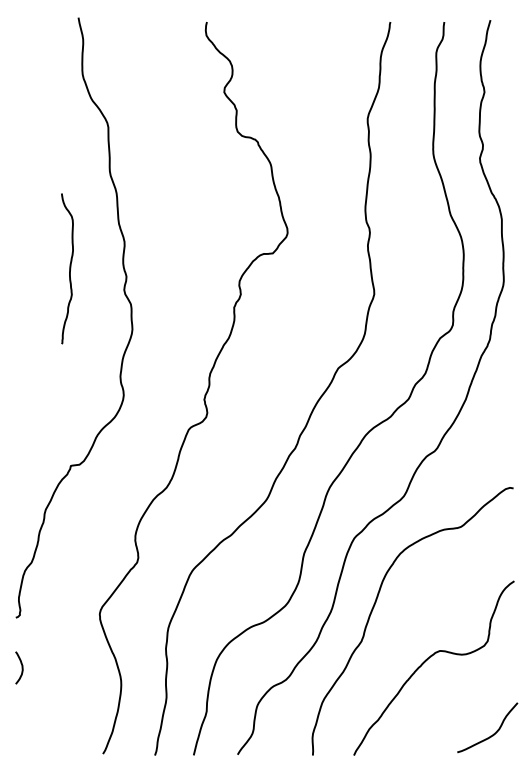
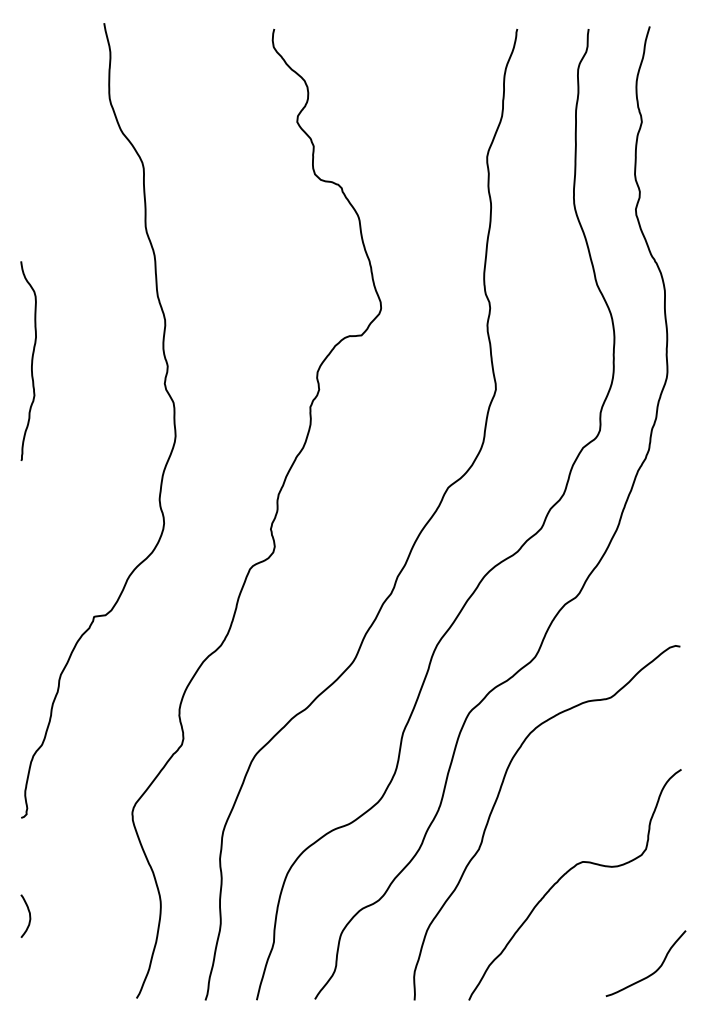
curve: (69, 268) -> (31, 360), moved
curve: (21, 667) -> (28, 915), moved

